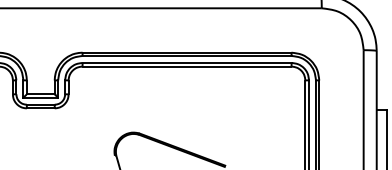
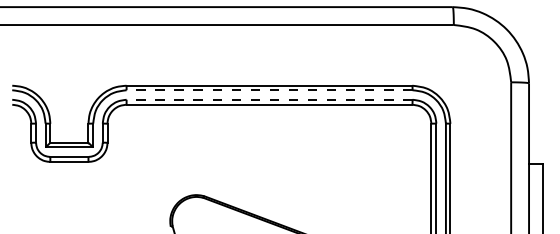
line: (187, 56) -> (269, 90), solid -> dashed
line: (187, 62) -> (269, 99), solid -> dashed

